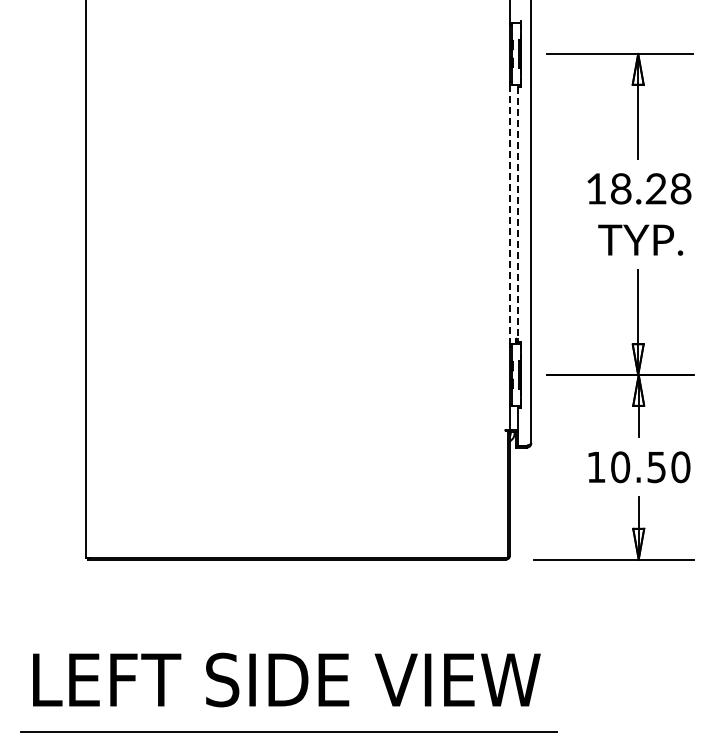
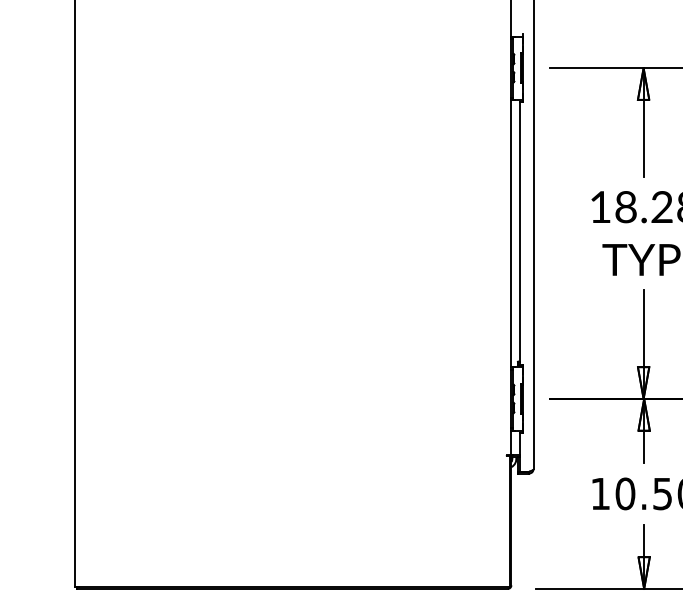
line: (509, 214) -> (511, 233), dashed -> solid
line: (518, 214) -> (520, 233), dashed -> solid

